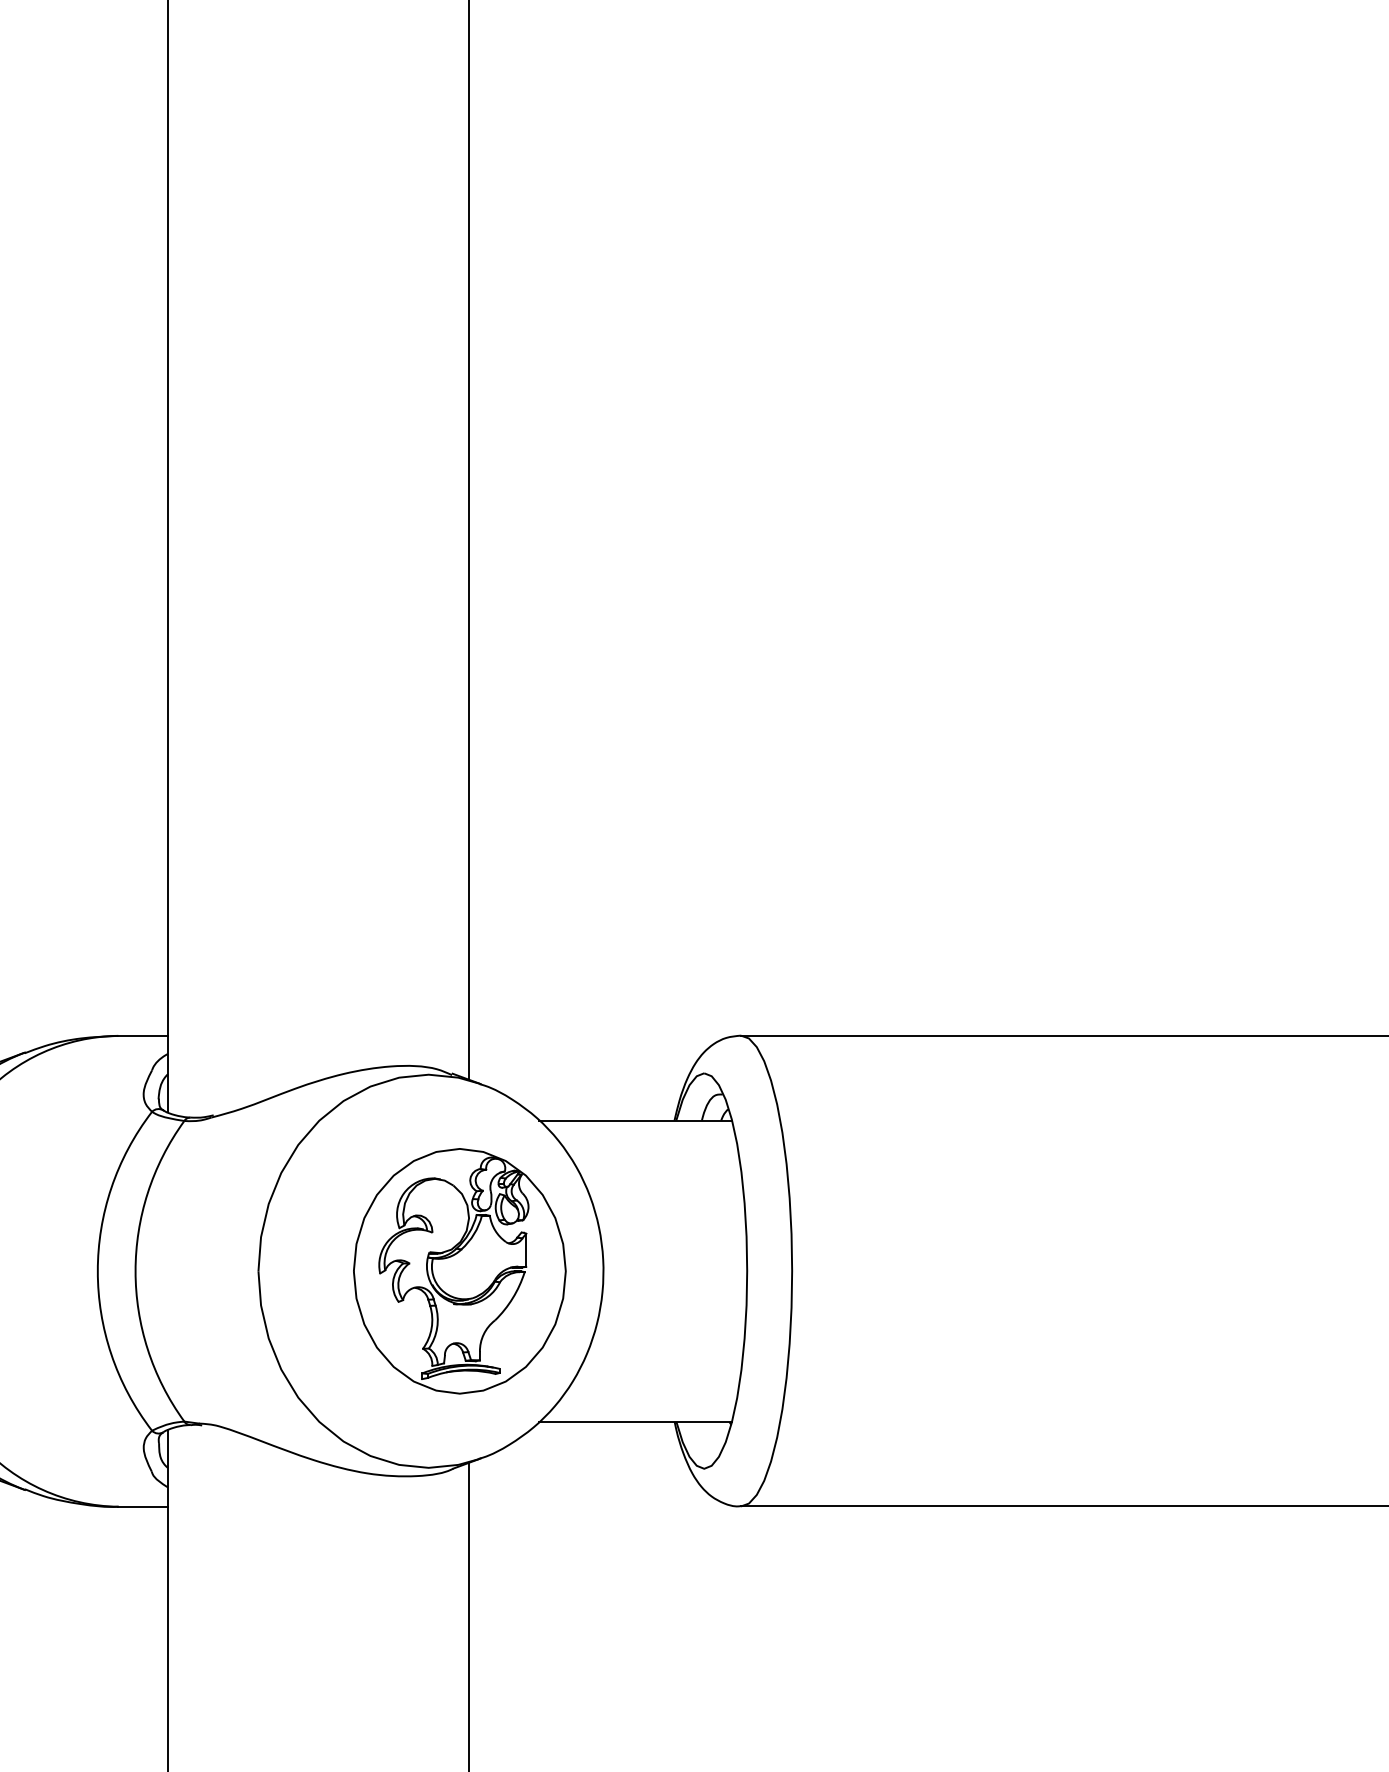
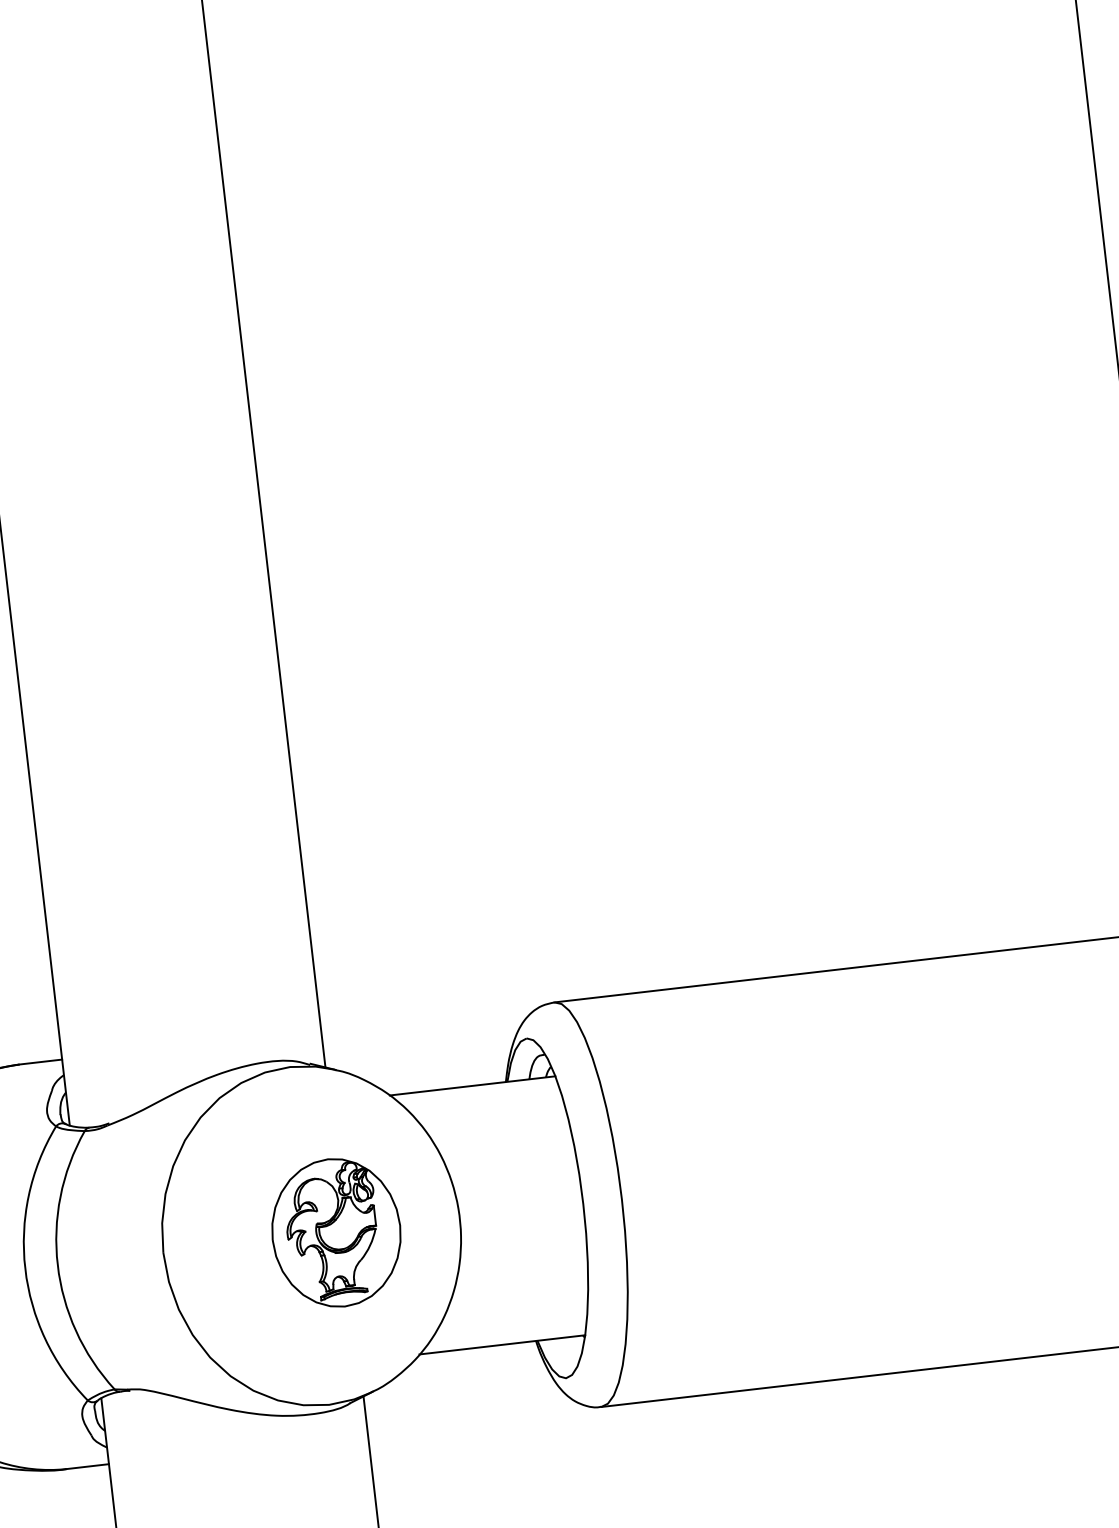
part: (459, 1271) -> (336, 1233), size x0.7

